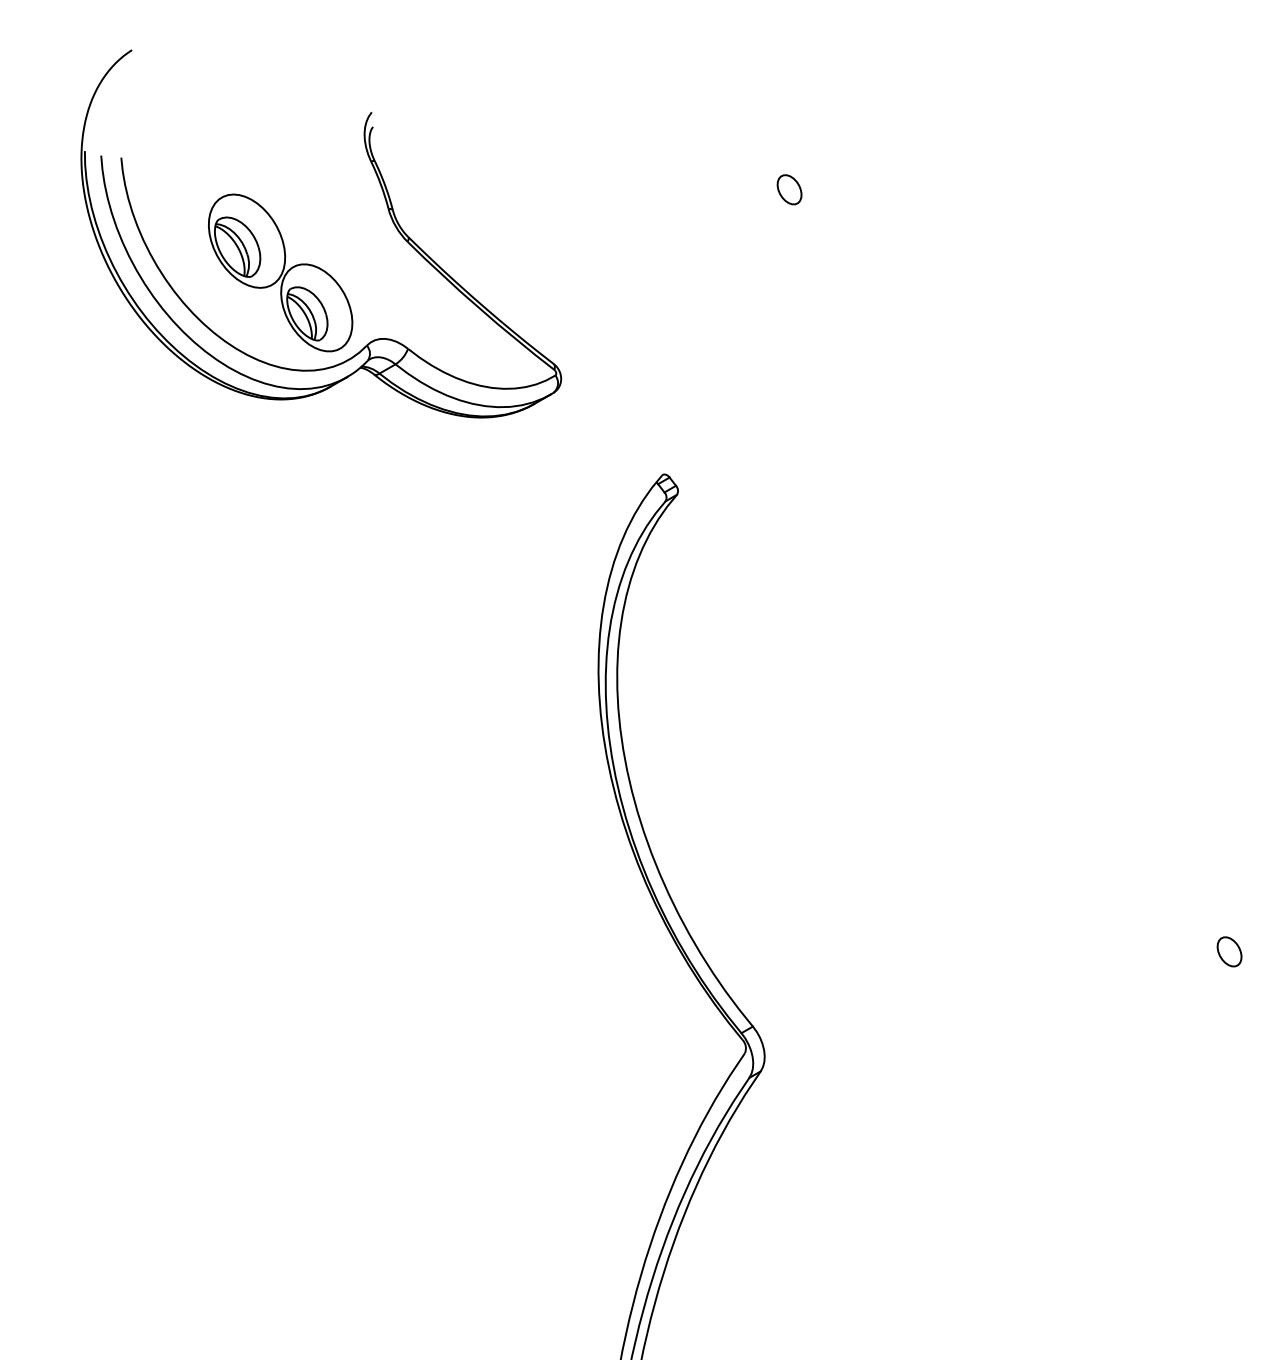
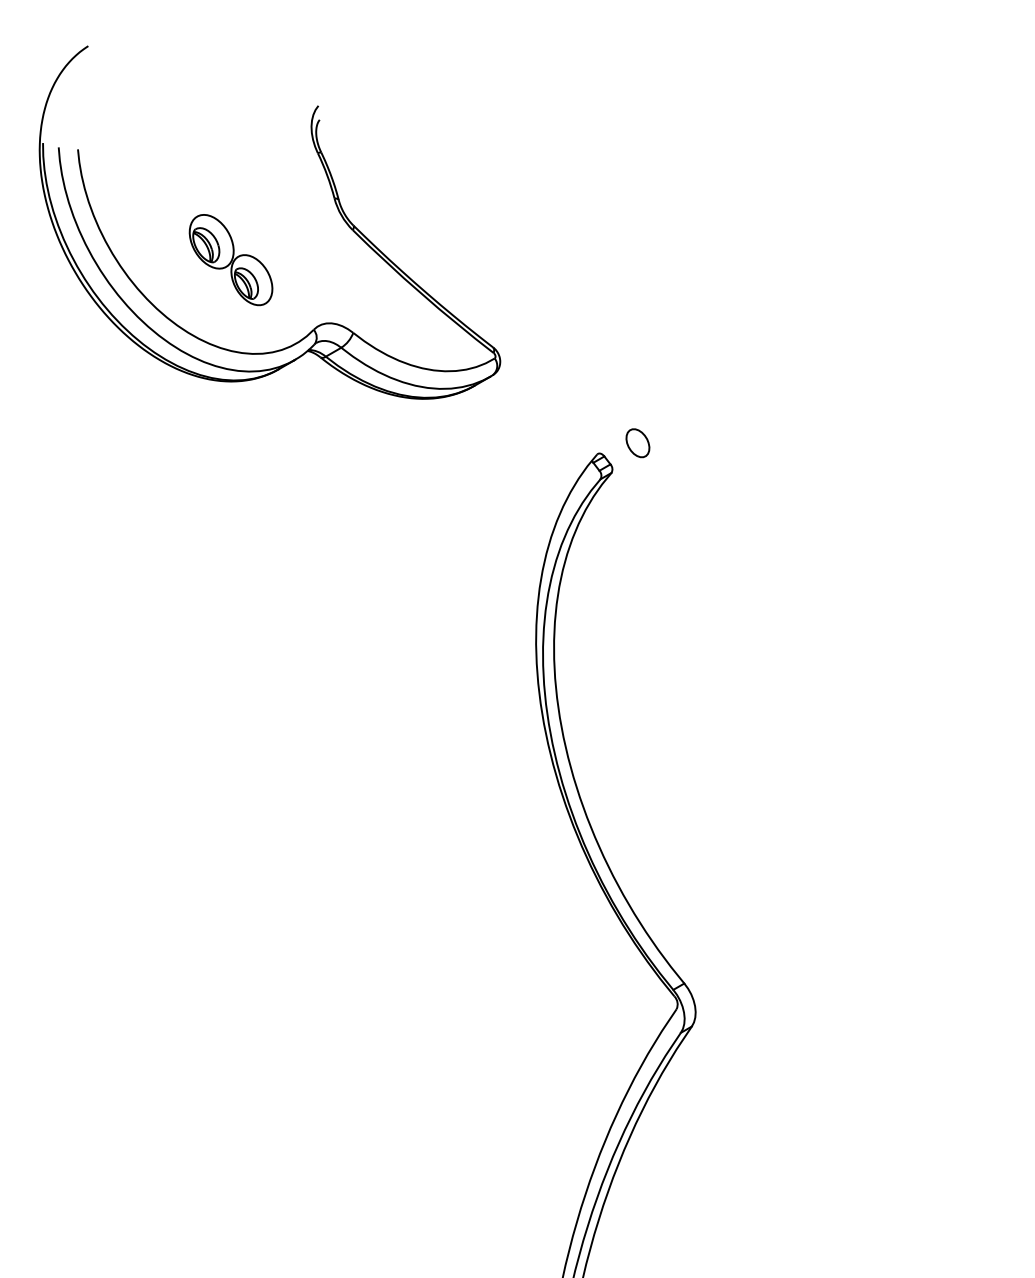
part: (789, 189) -> (637, 442), moved
part: (280, 272) -> (230, 259), size x0.6

